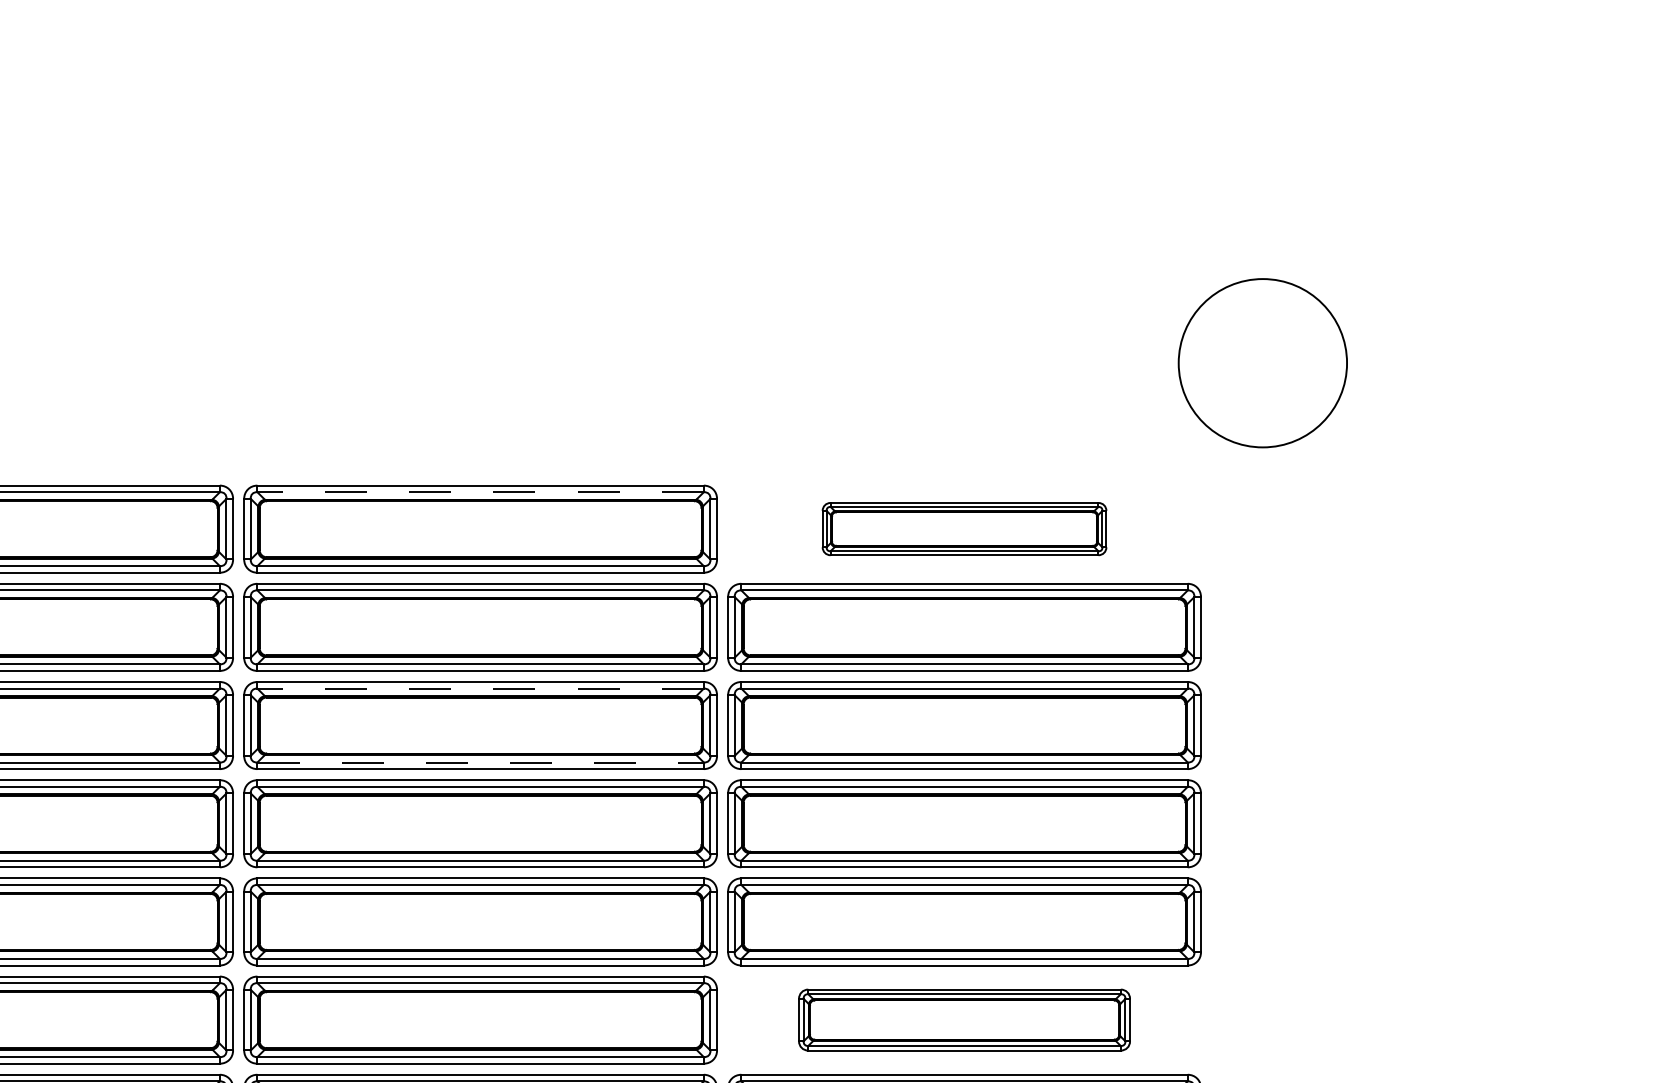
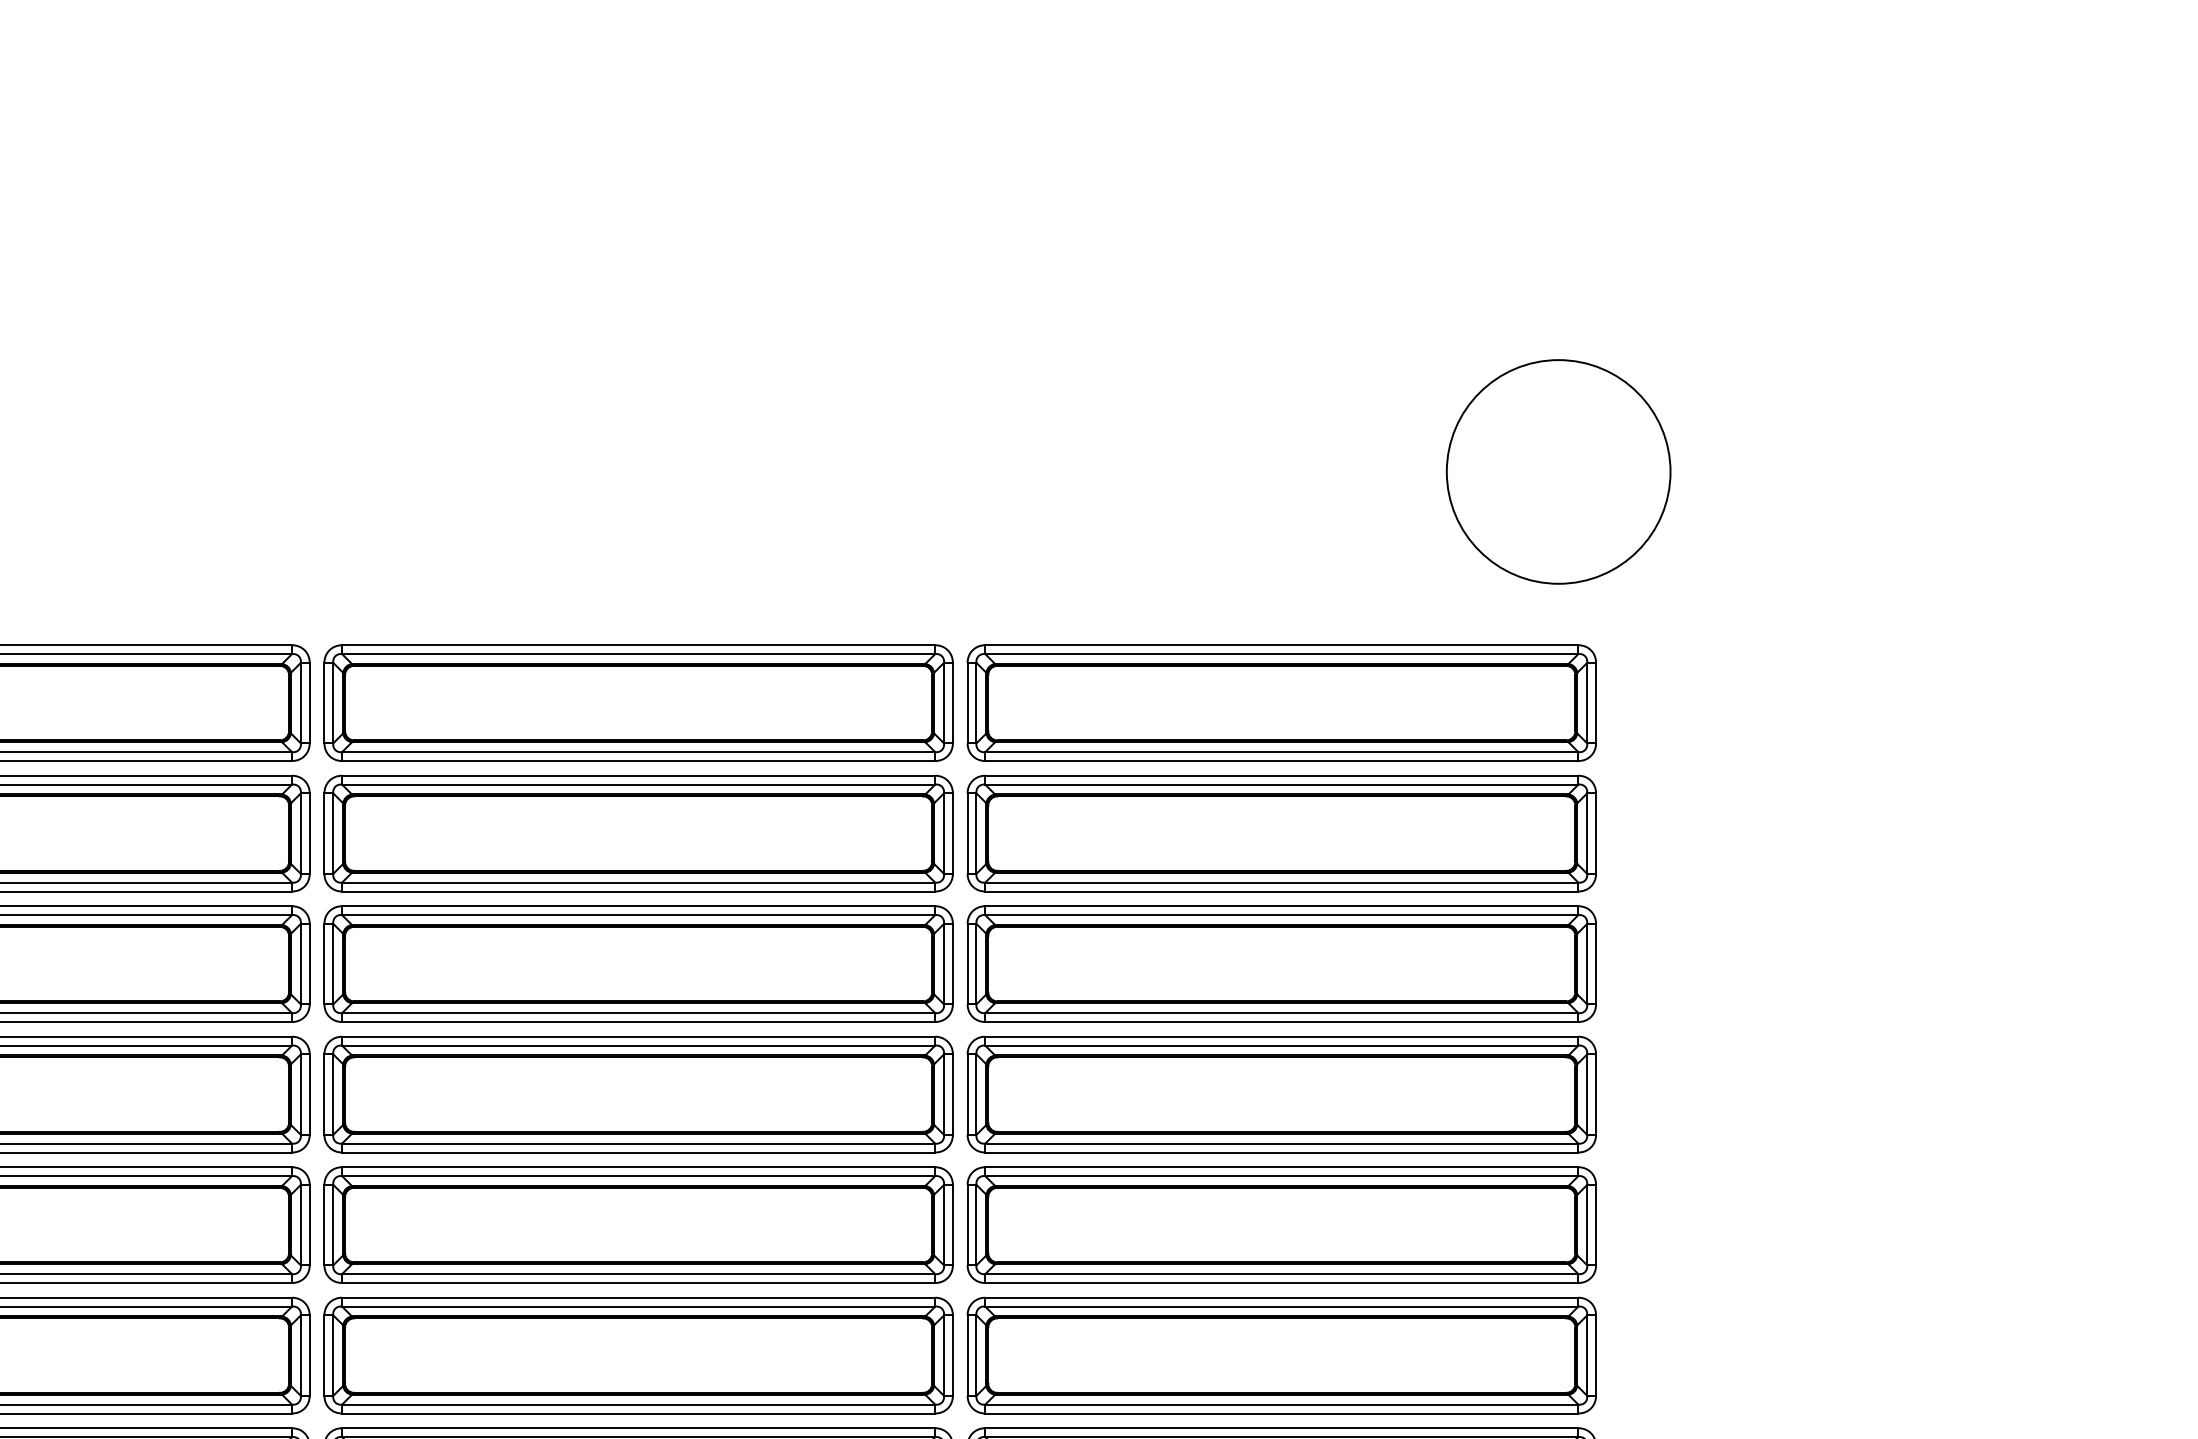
circle: (1262, 363) -> (1558, 472), moved
line: (480, 492) -> (638, 654), dashed -> solid
part: (964, 528) -> (1281, 702), size x1.67
line: (480, 688) -> (638, 914), dashed -> solid
line: (481, 762) -> (639, 1013), dashed -> solid
part: (964, 1019) -> (1281, 1354), size x1.43

